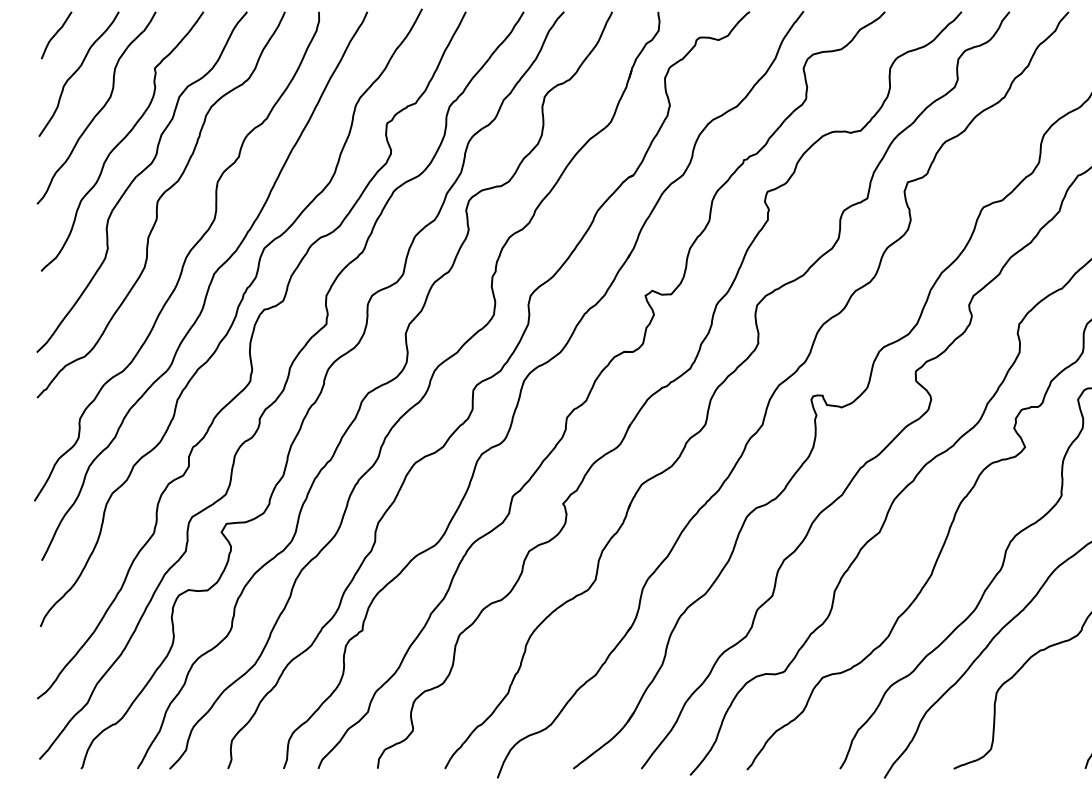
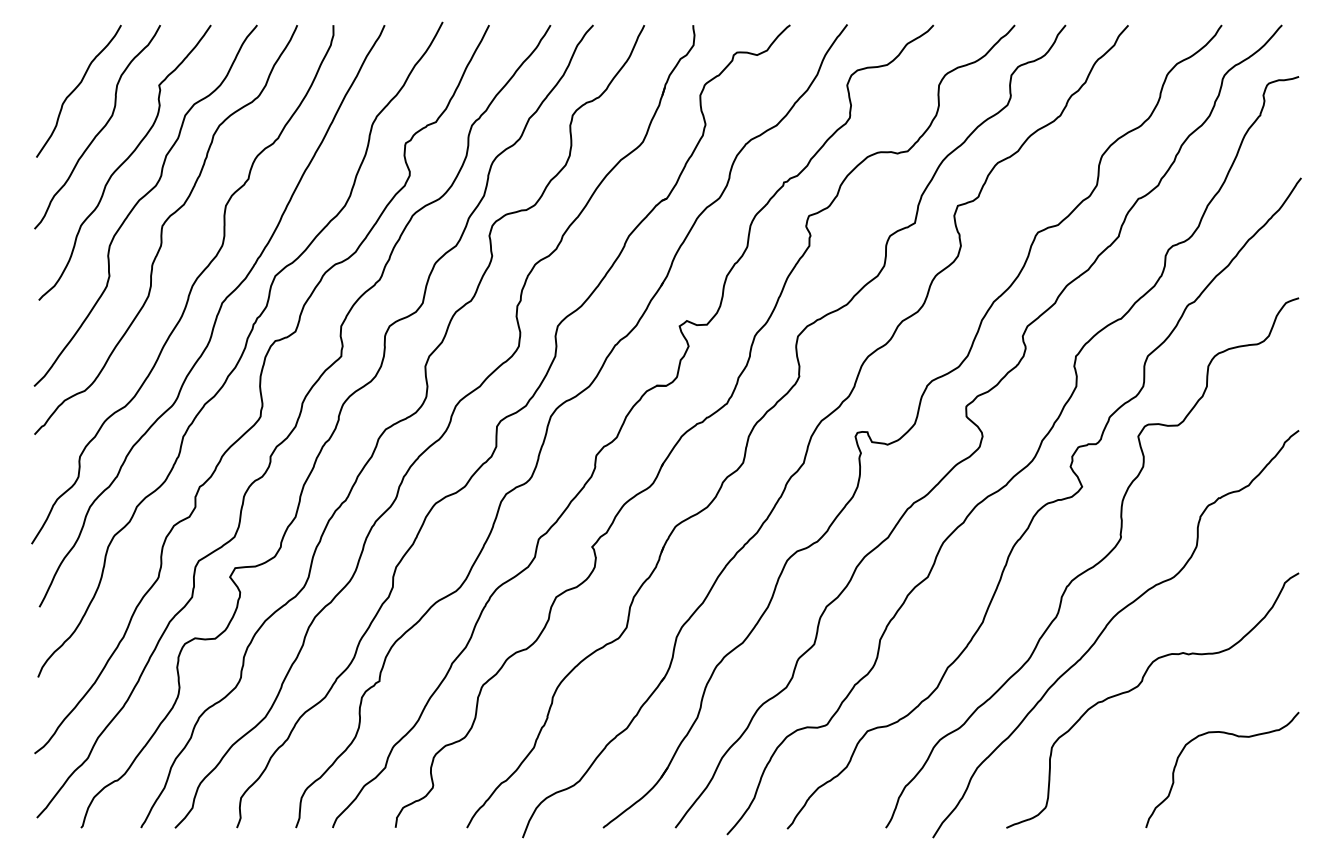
curve: (56, 34) -> (54, 49), removed

